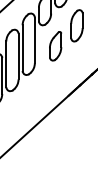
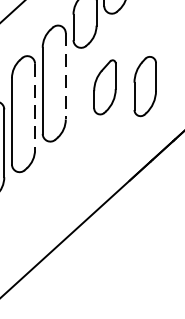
part: (76, 25) -> (144, 85), moved
line: (34, 40) -> (65, 76), solid -> dashed
line: (18, 56) -> (34, 106), solid -> dashed

